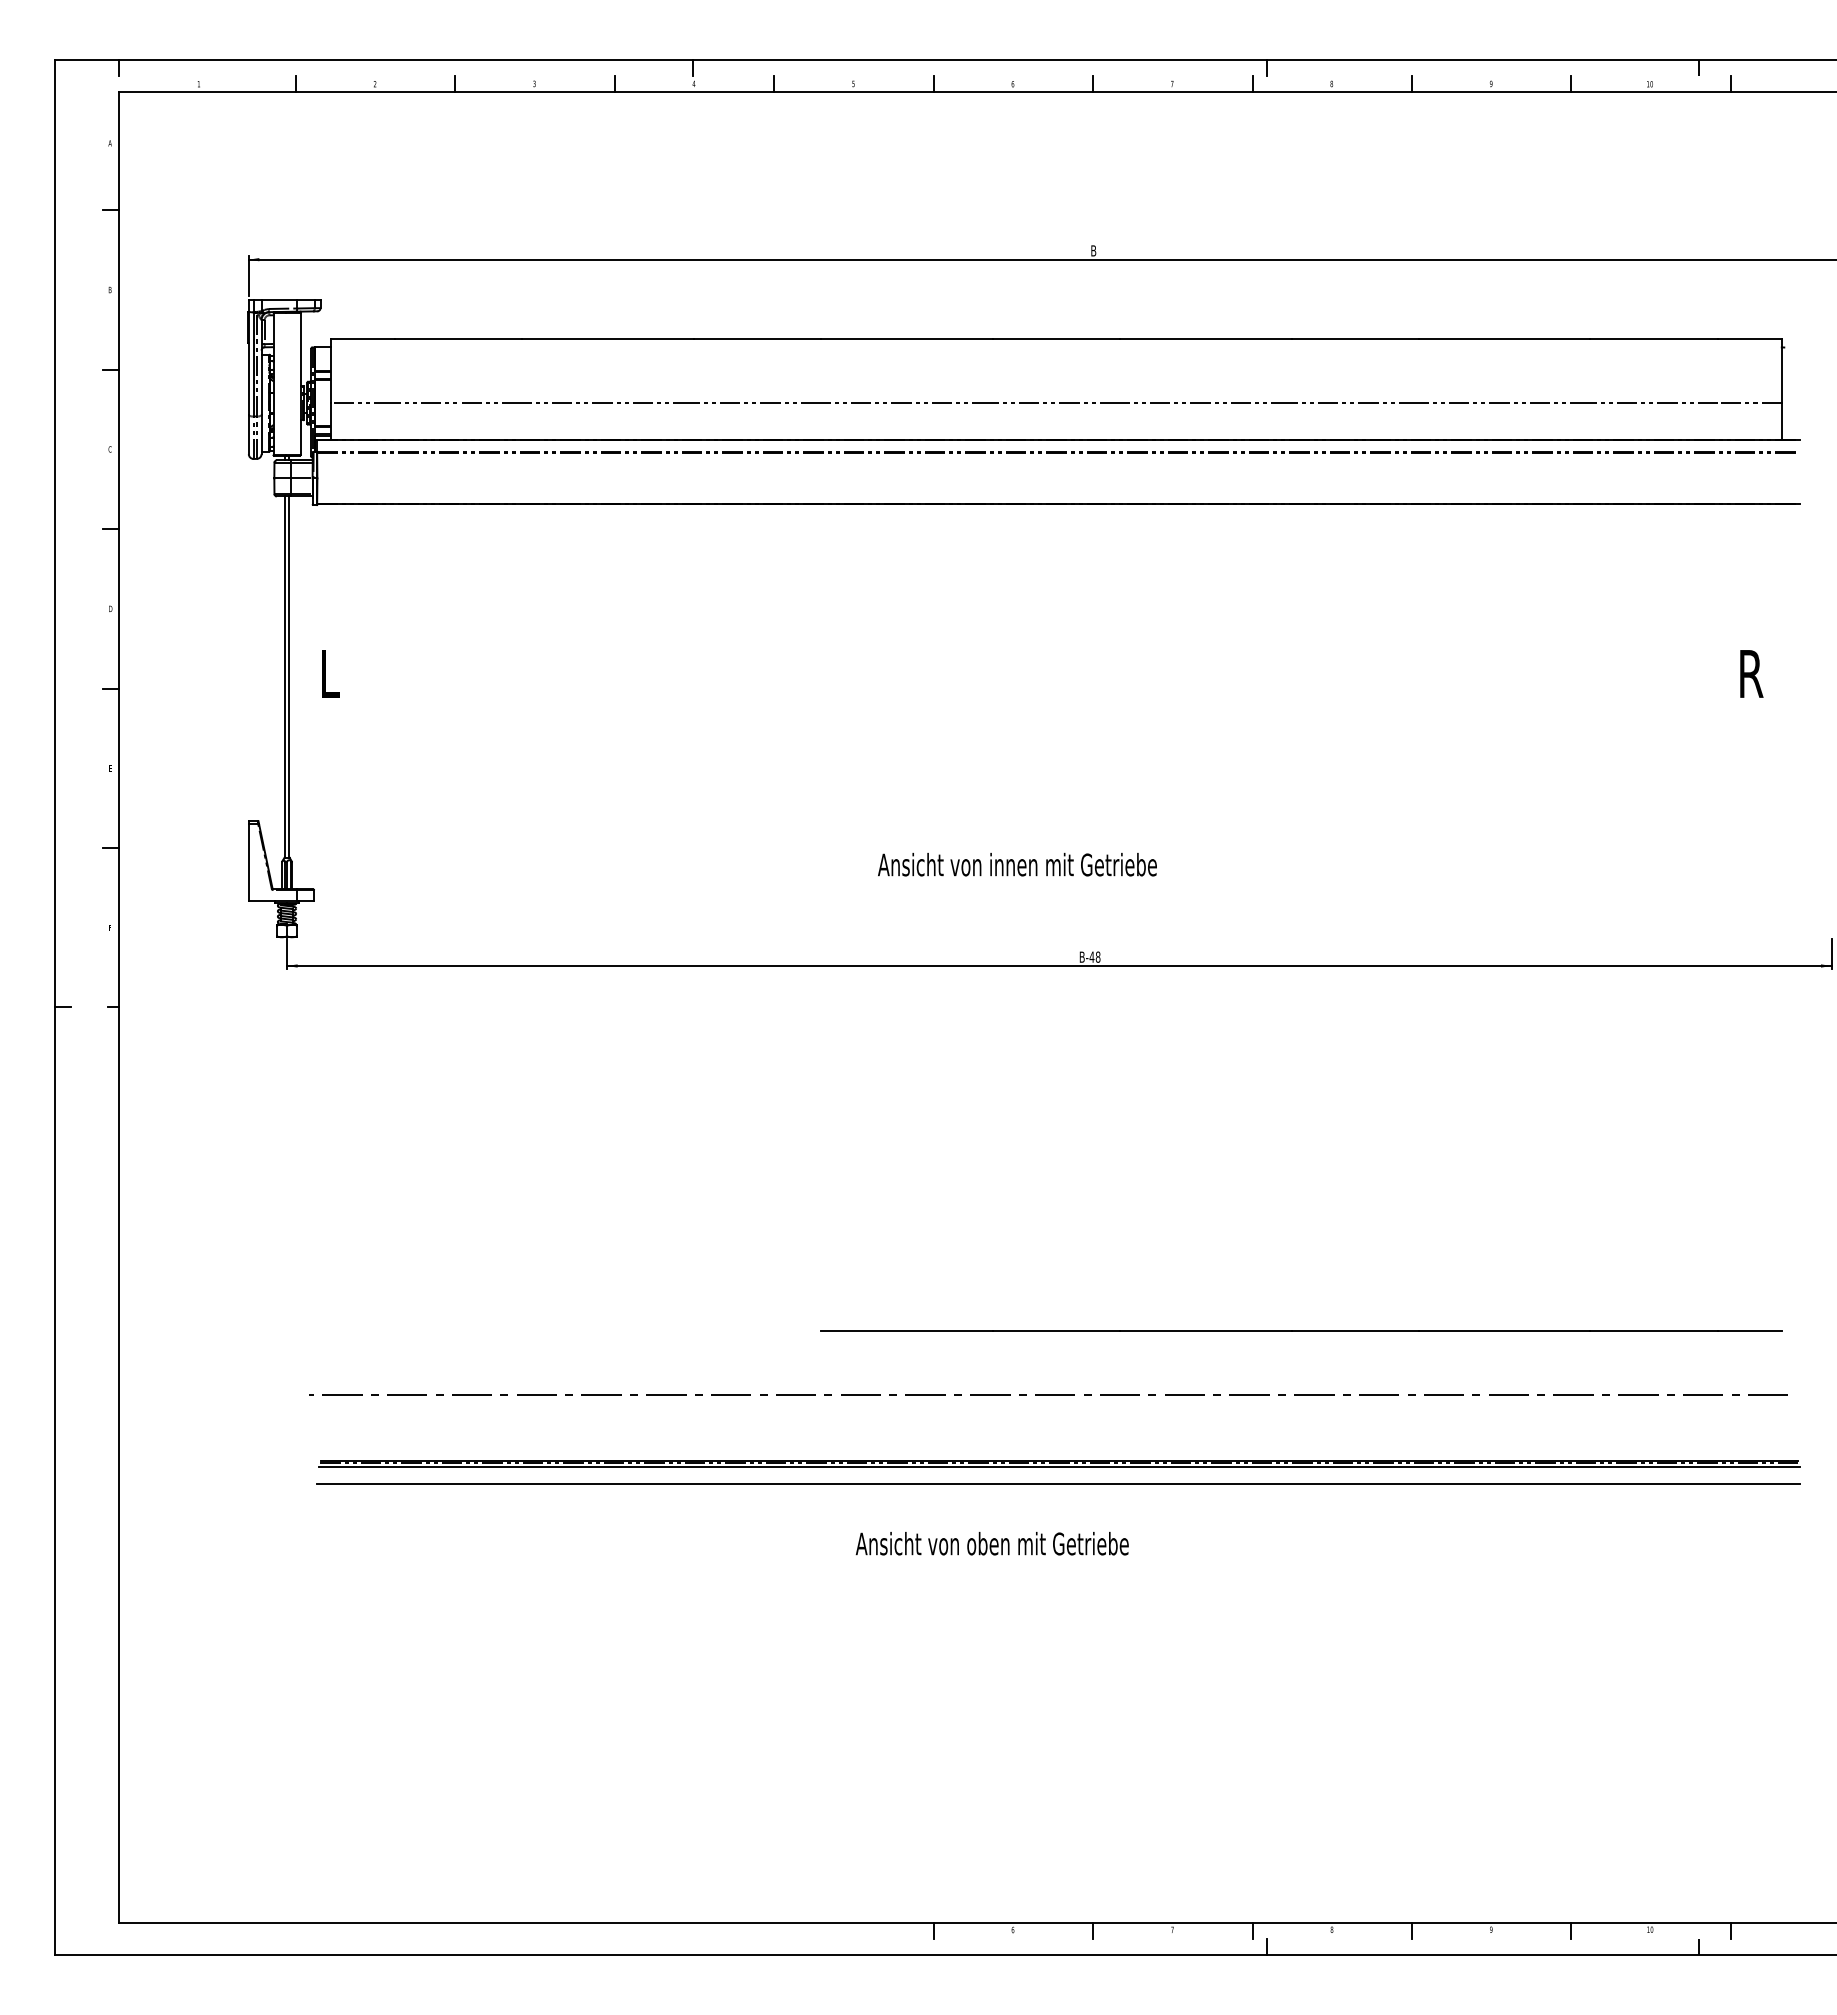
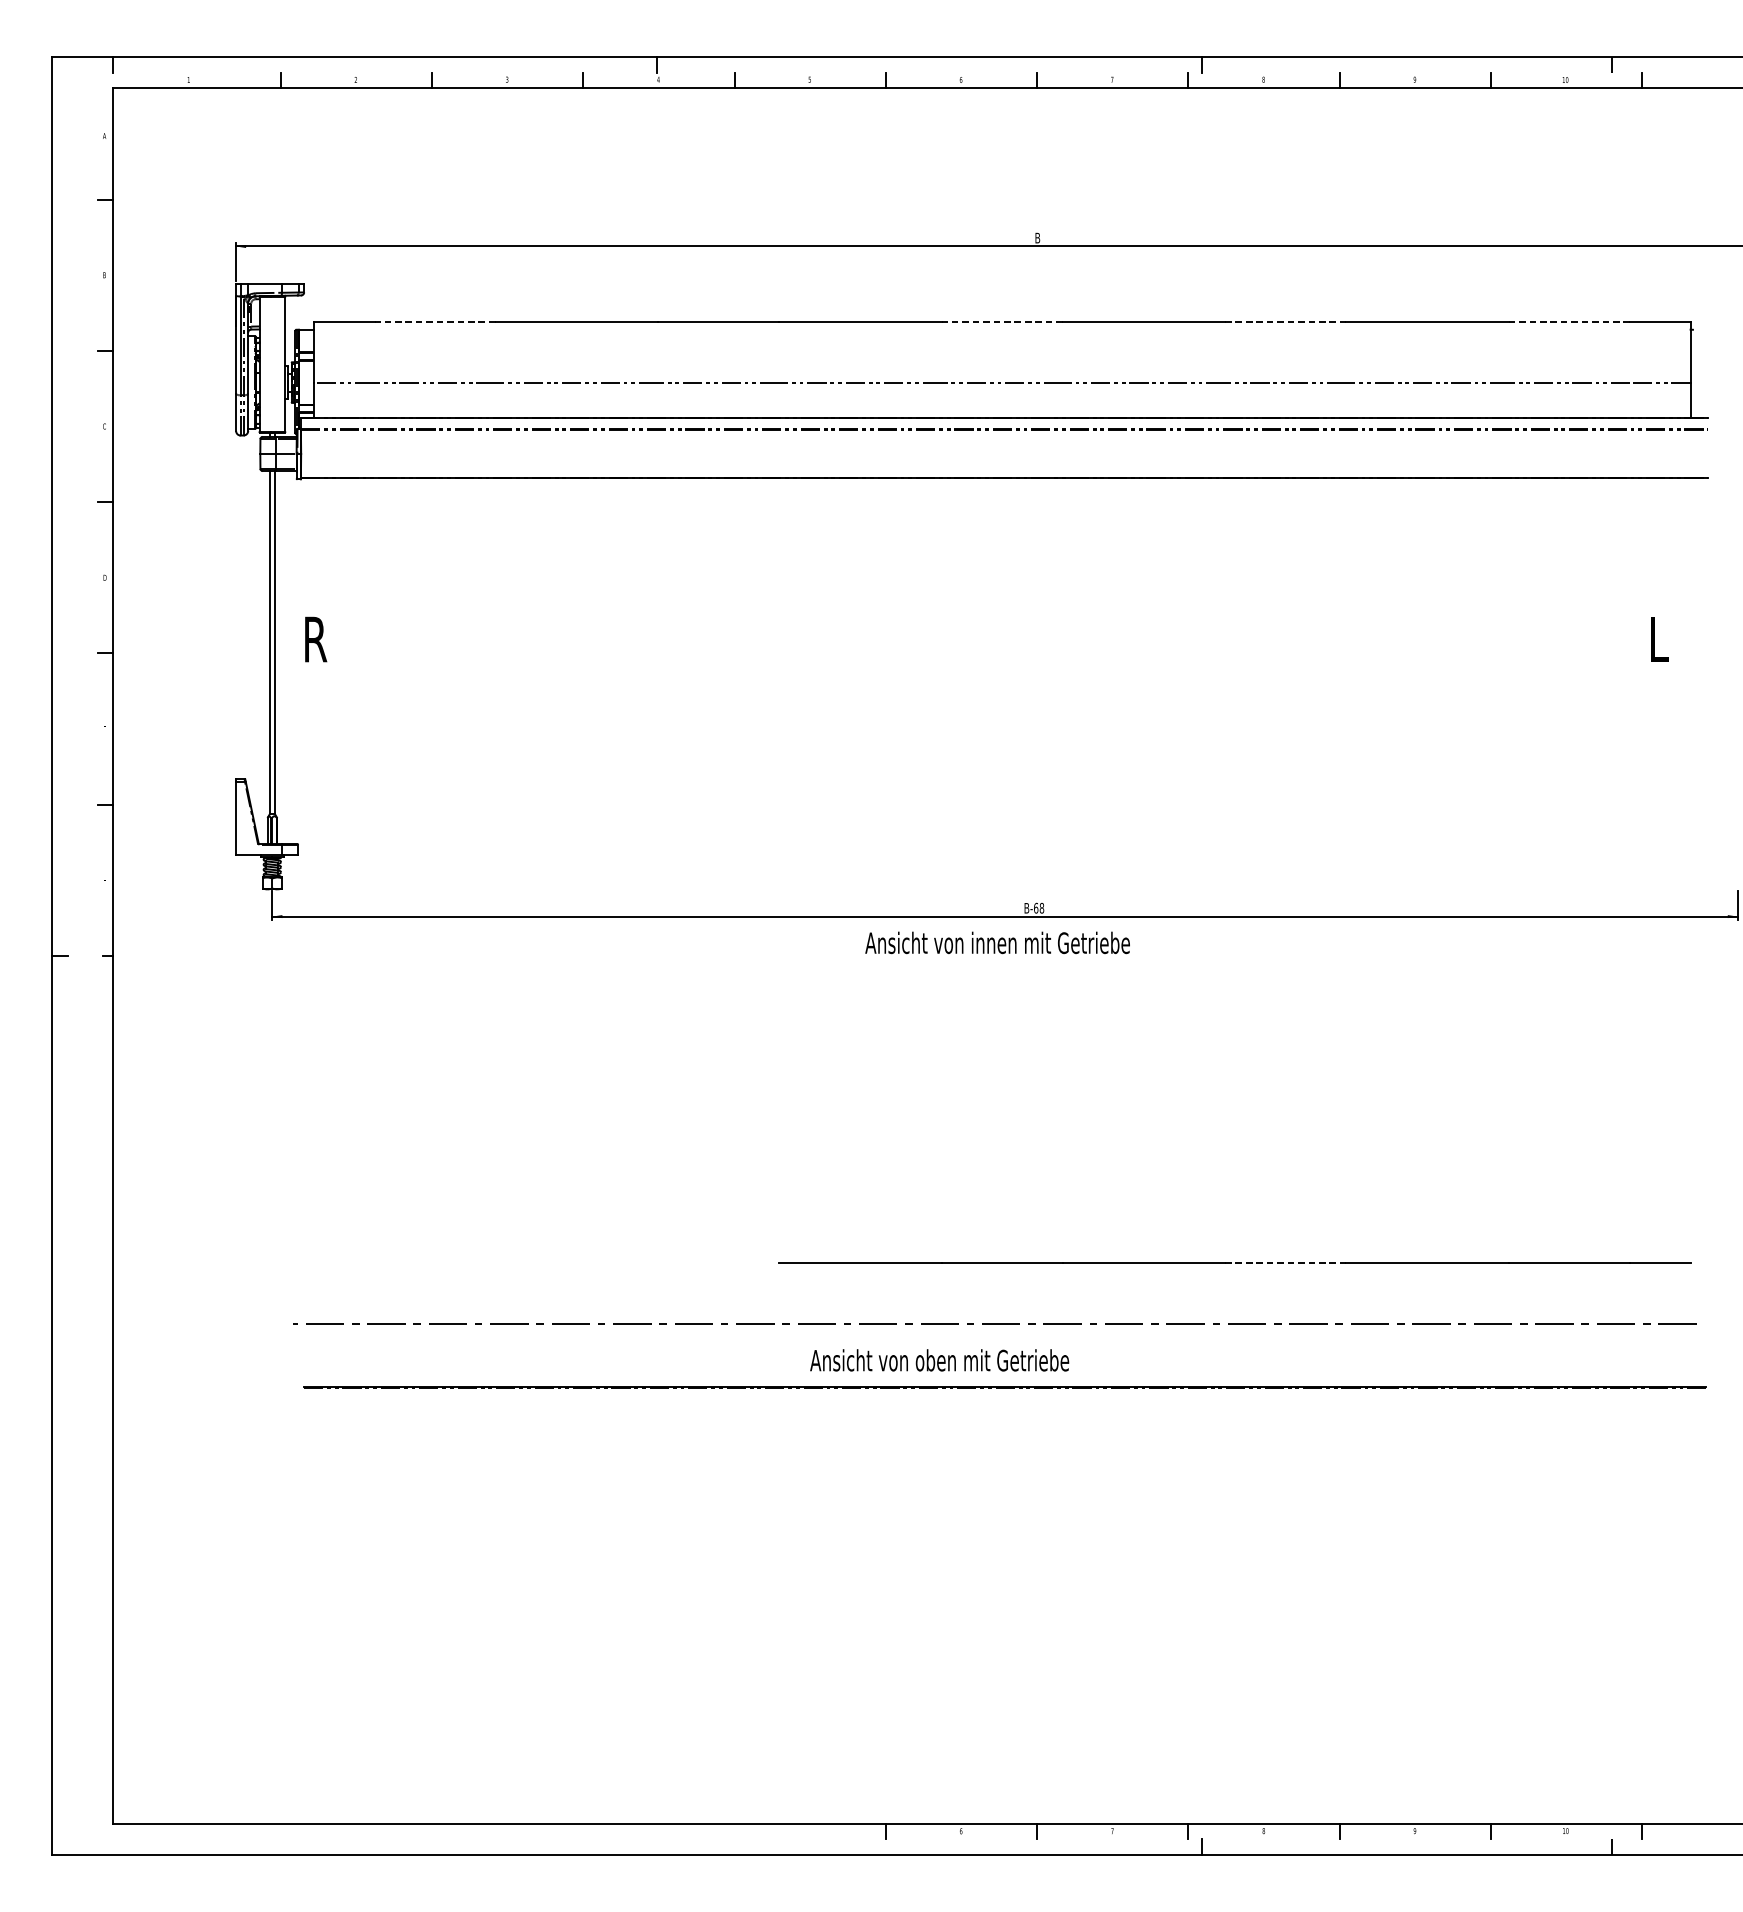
line: (458, 339) -> (435, 322), solid -> dashed
line: (1056, 339) -> (1002, 322), solid -> dashed
line: (1355, 339) -> (1286, 322), solid -> dashed
line: (1654, 339) -> (1569, 322), solid -> dashed
text: (332, 673) -> (315, 639), L -> R
text: (1751, 673) -> (1661, 639), R -> L
text: (1017, 864) -> (997, 942), moved
text: (1091, 956) -> (1035, 907), B-48 -> B-68
line: (1355, 1331) -> (1286, 1263), solid -> dashed
line: (1058, 1466) -> (1004, 1391), removed
line: (1058, 1484) -> (1004, 1408), removed
text: (991, 1543) -> (938, 1360), moved

